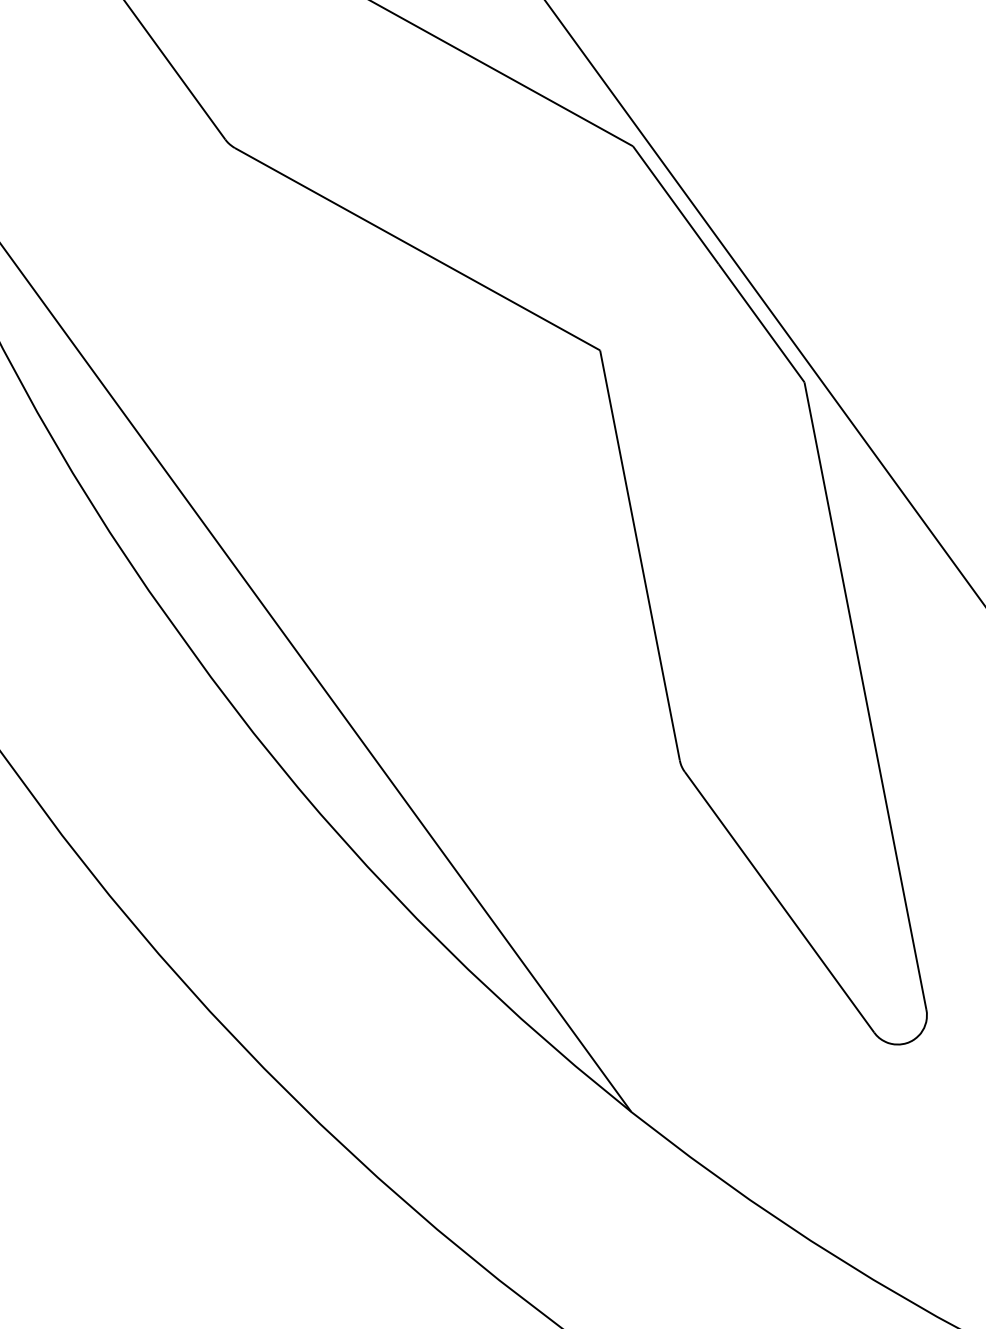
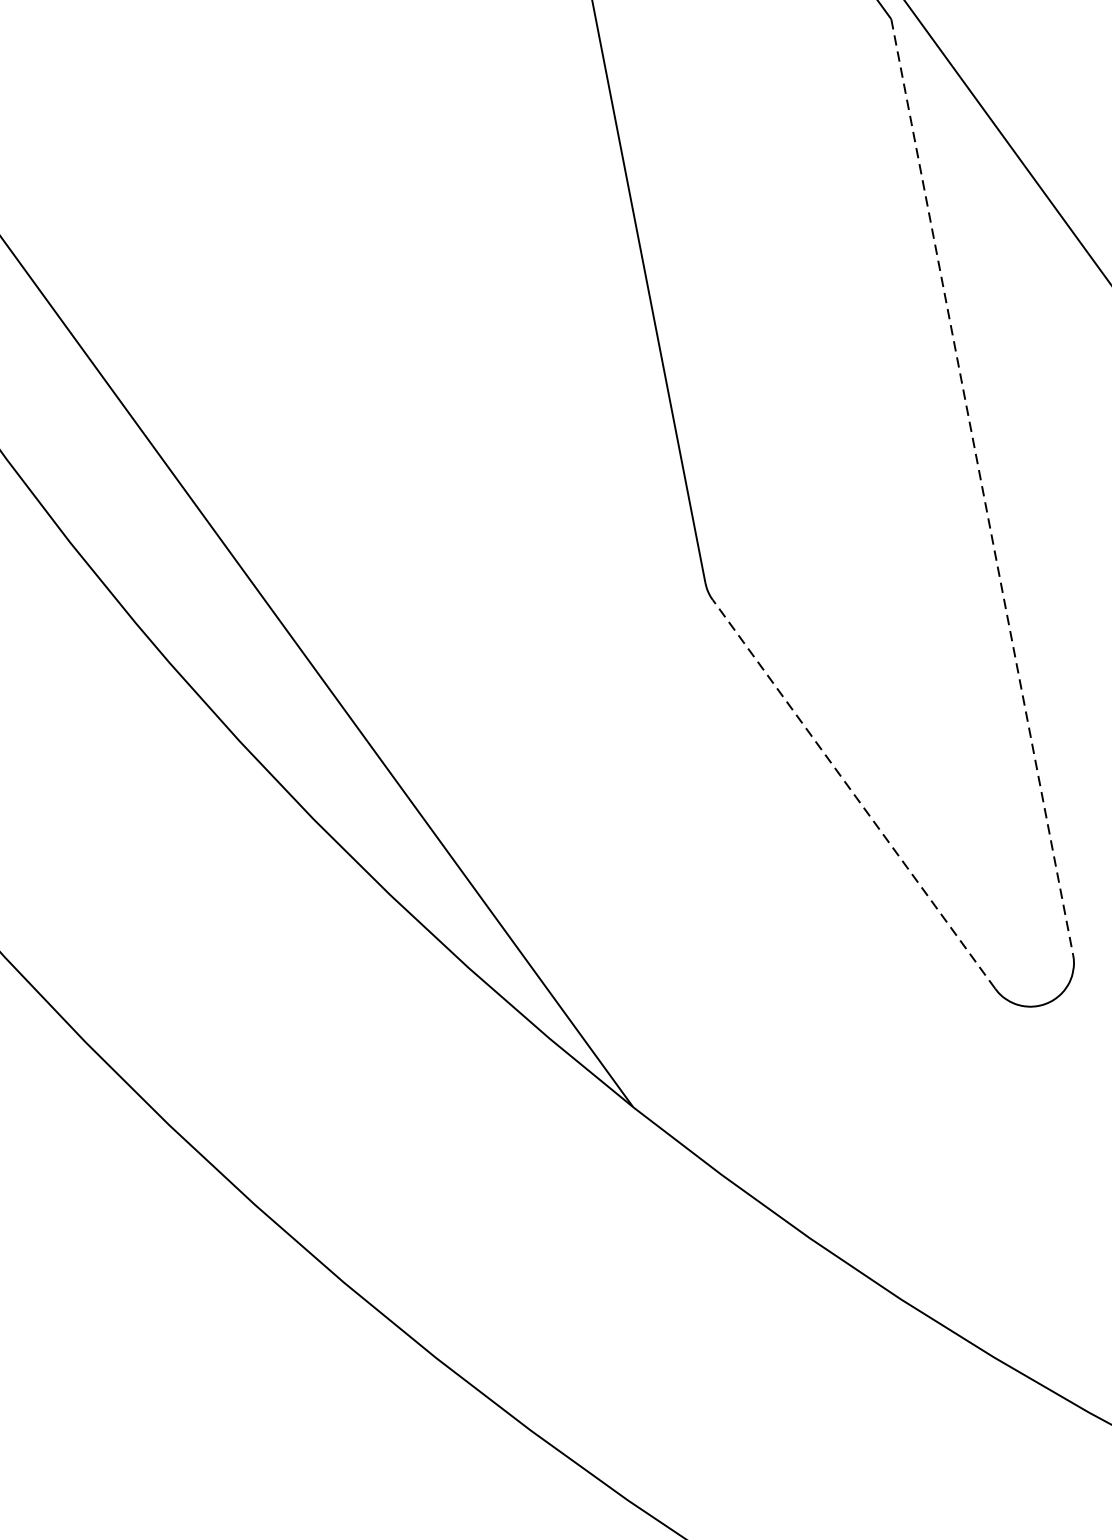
line: (865, 696) -> (982, 487), solid -> dashed
line: (779, 901) -> (854, 793), solid -> dashed

